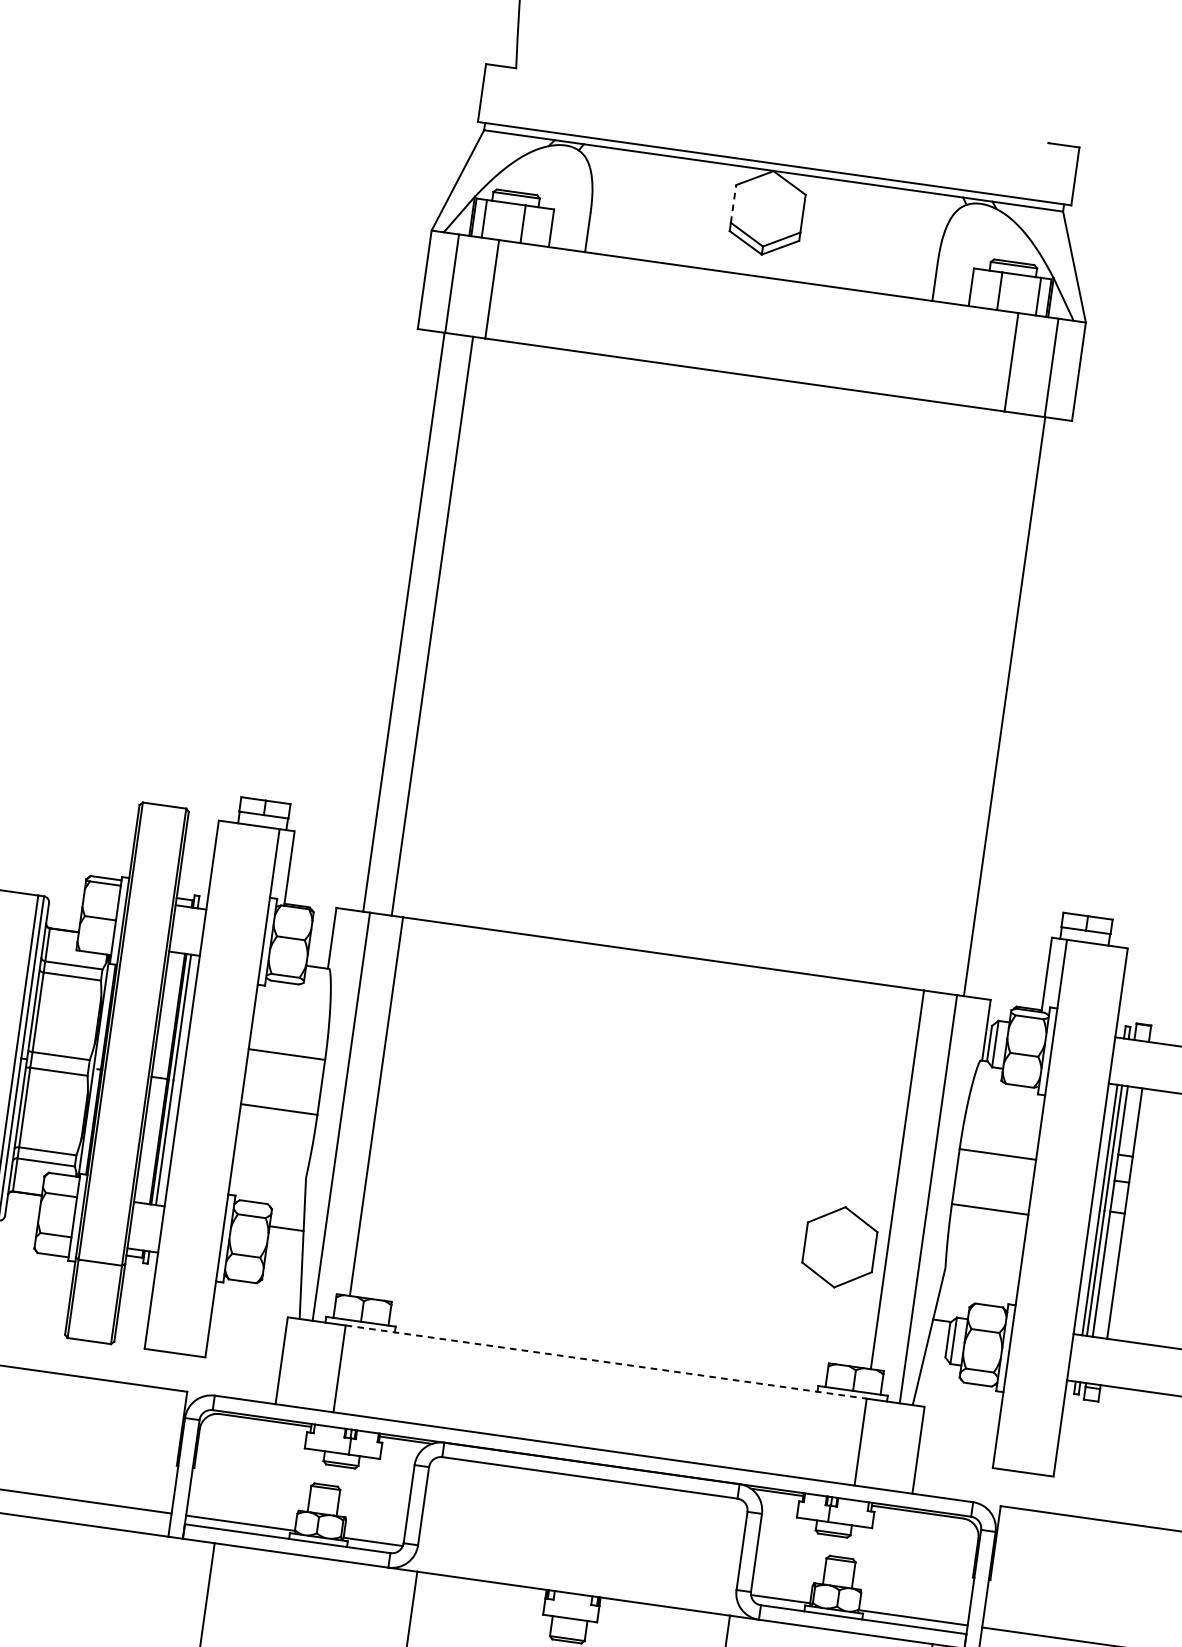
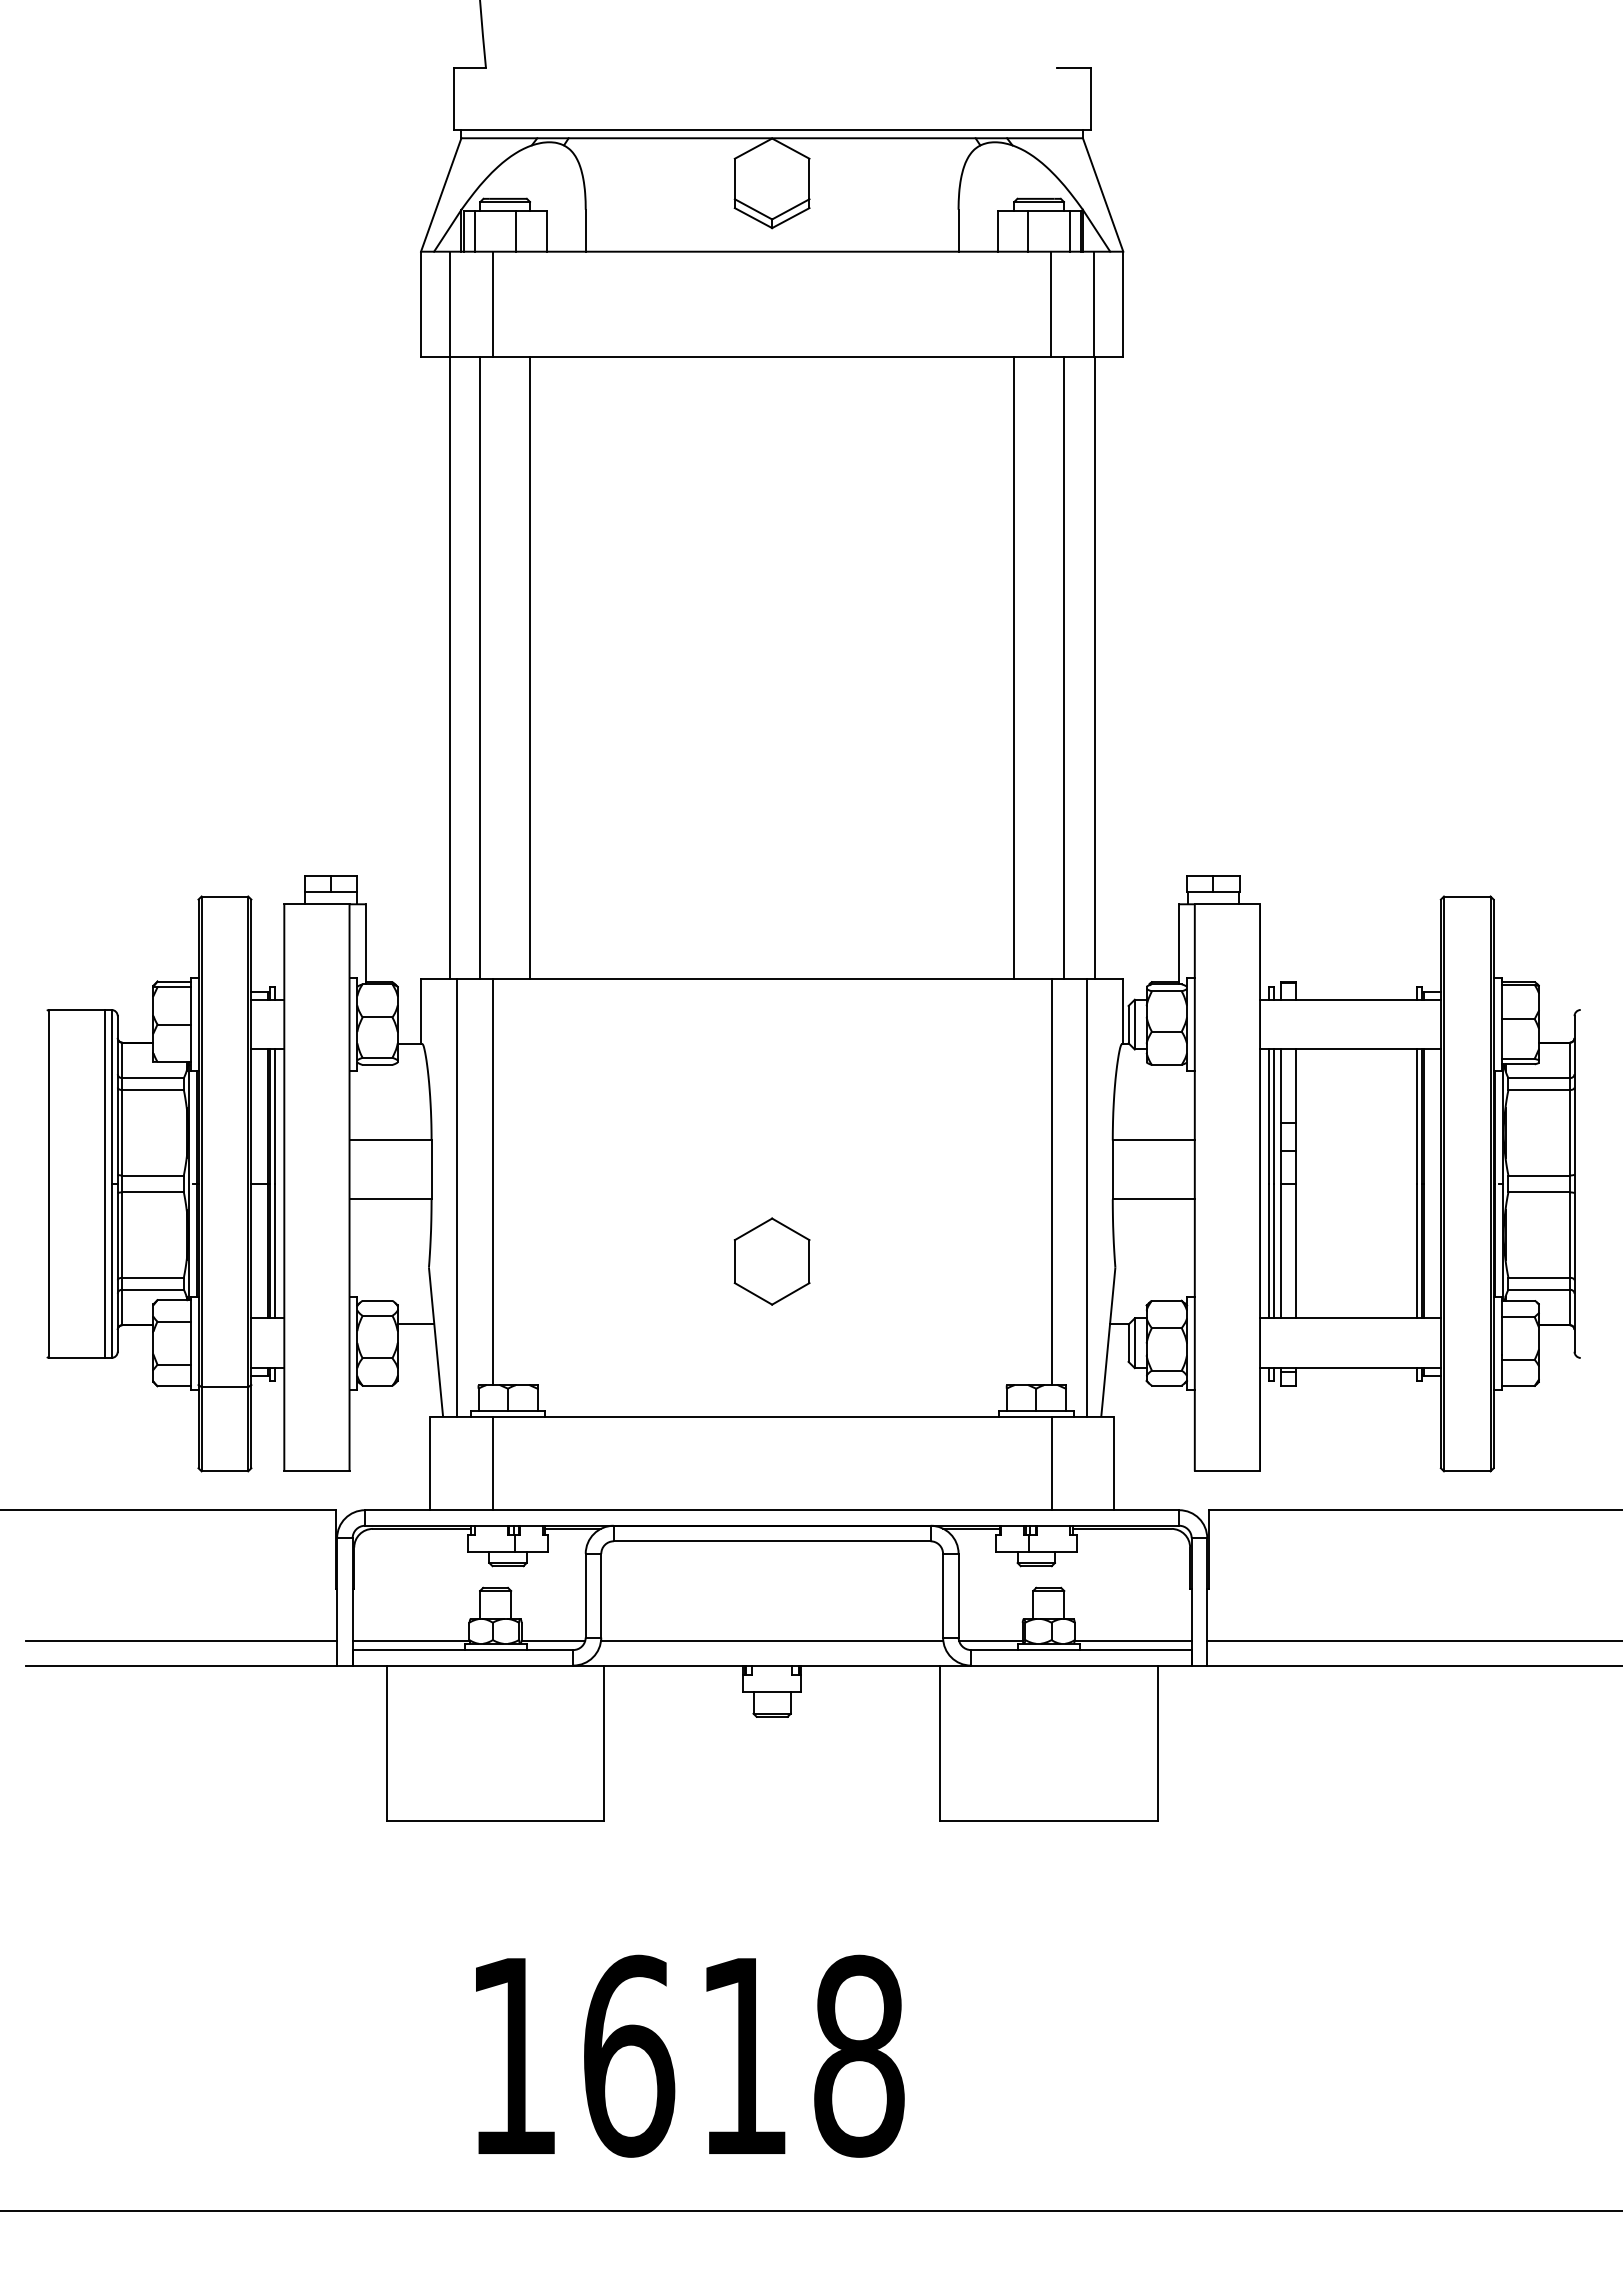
line: (733, 203) -> (734, 178), dashed -> solid
line: (479, 632) -> (530, 667), added
line: (930, 695) -> (1014, 667), added
line: (975, 702) -> (1063, 667), added
part: (839, 1247) -> (771, 1261), moved
line: (606, 1361) -> (772, 1416), dashed -> solid
line: (577, 1570) -> (772, 1640), added

